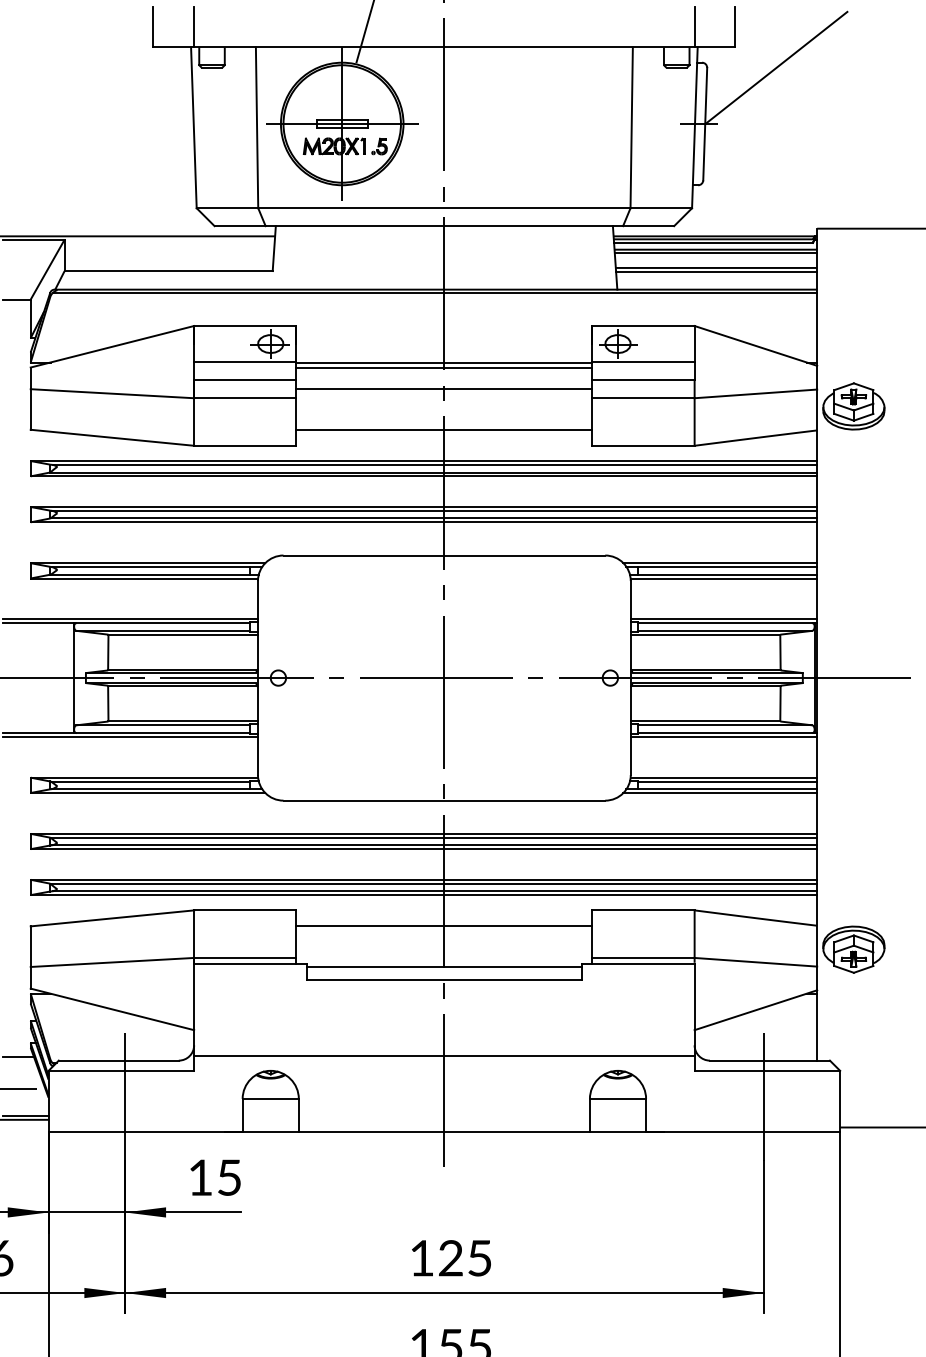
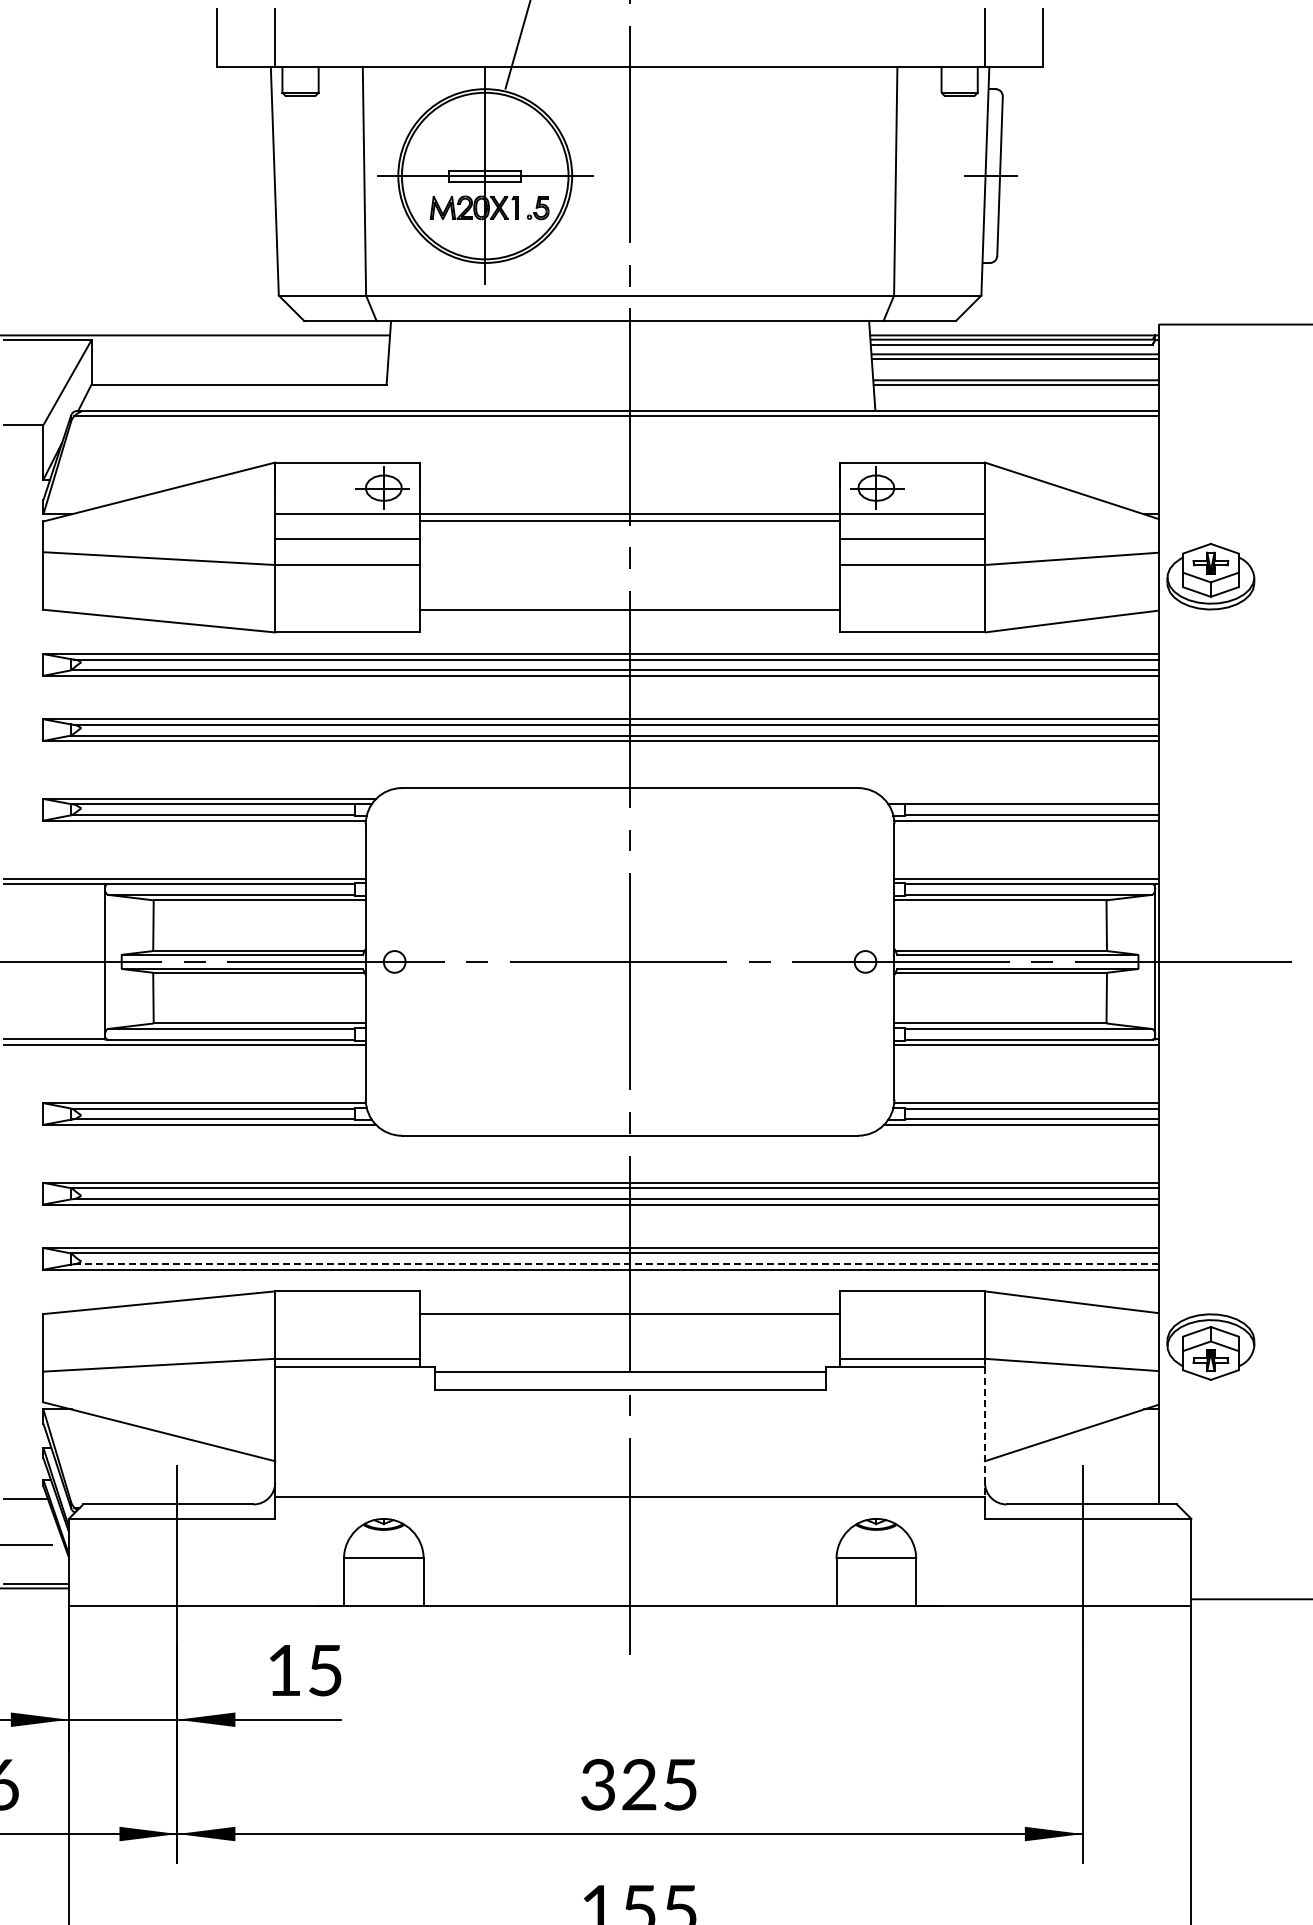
line: (776, 67) -> (1100, 96), removed
line: (444, 389) -> (630, 552), removed
line: (720, 562) -> (1021, 798), removed
line: (434, 891) -> (616, 1264), solid -> dashed
line: (694, 1009) -> (984, 1432), solid -> dashed
text: (421, 1258) -> (597, 1784), 125 -> 325

